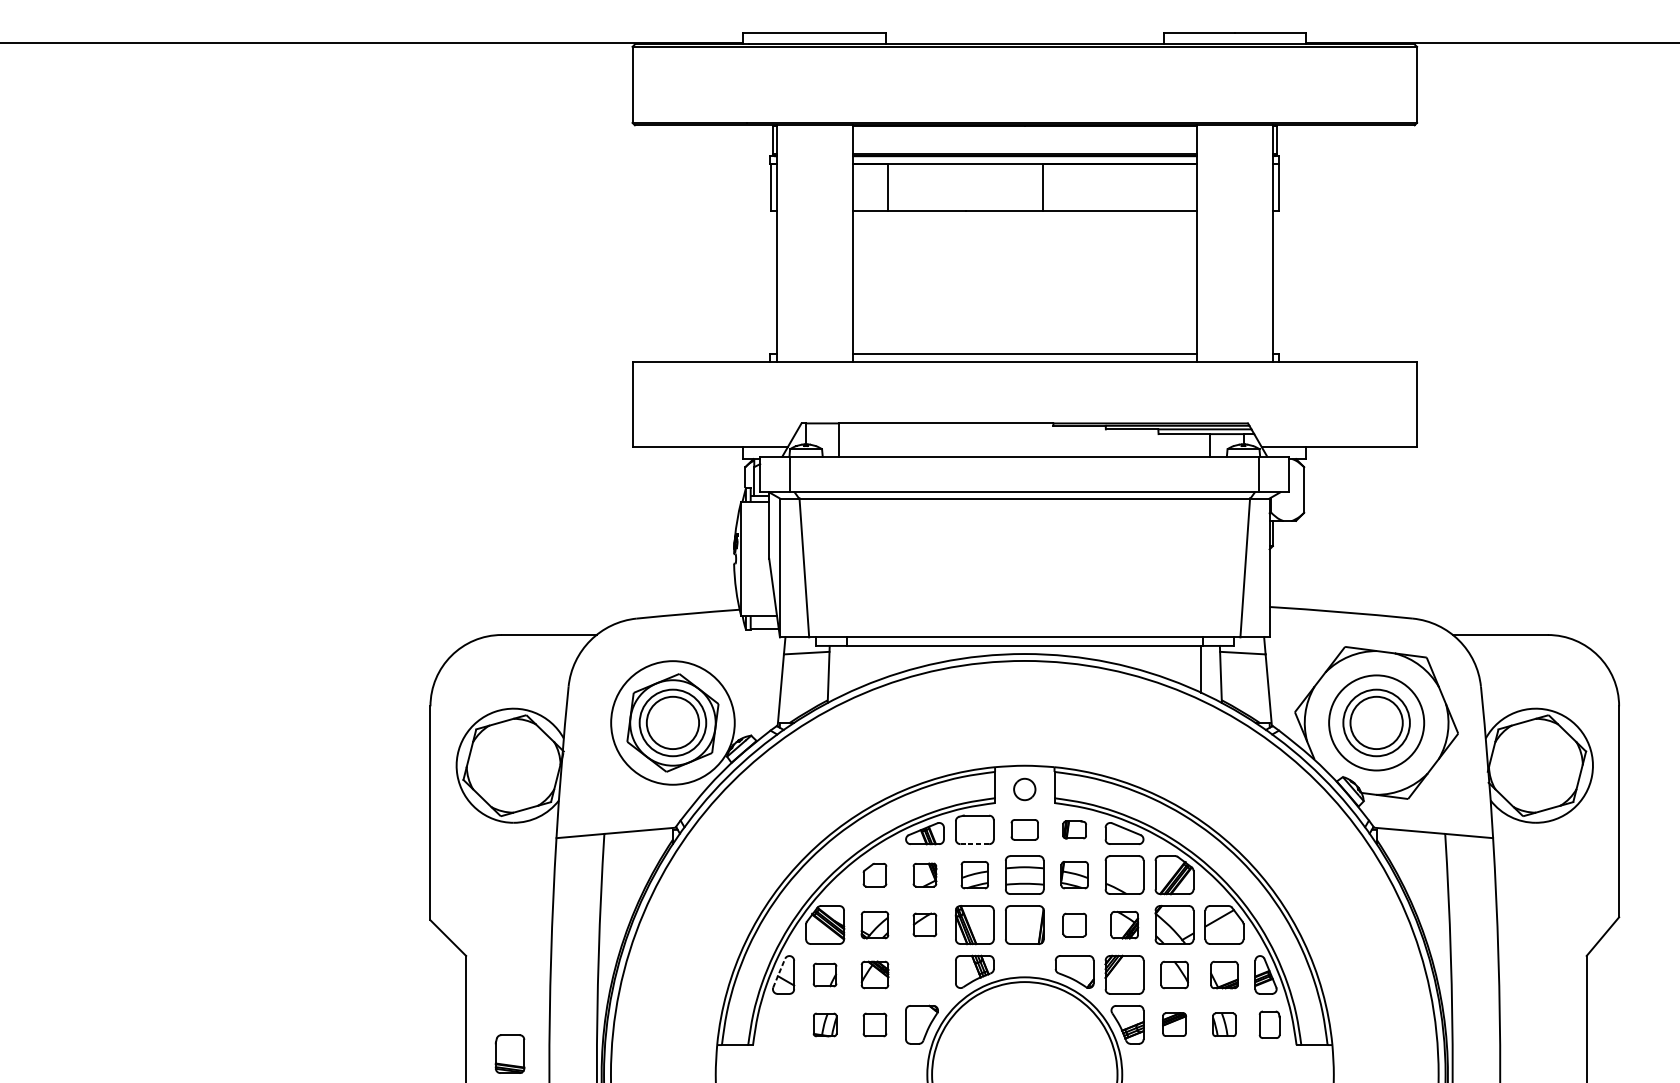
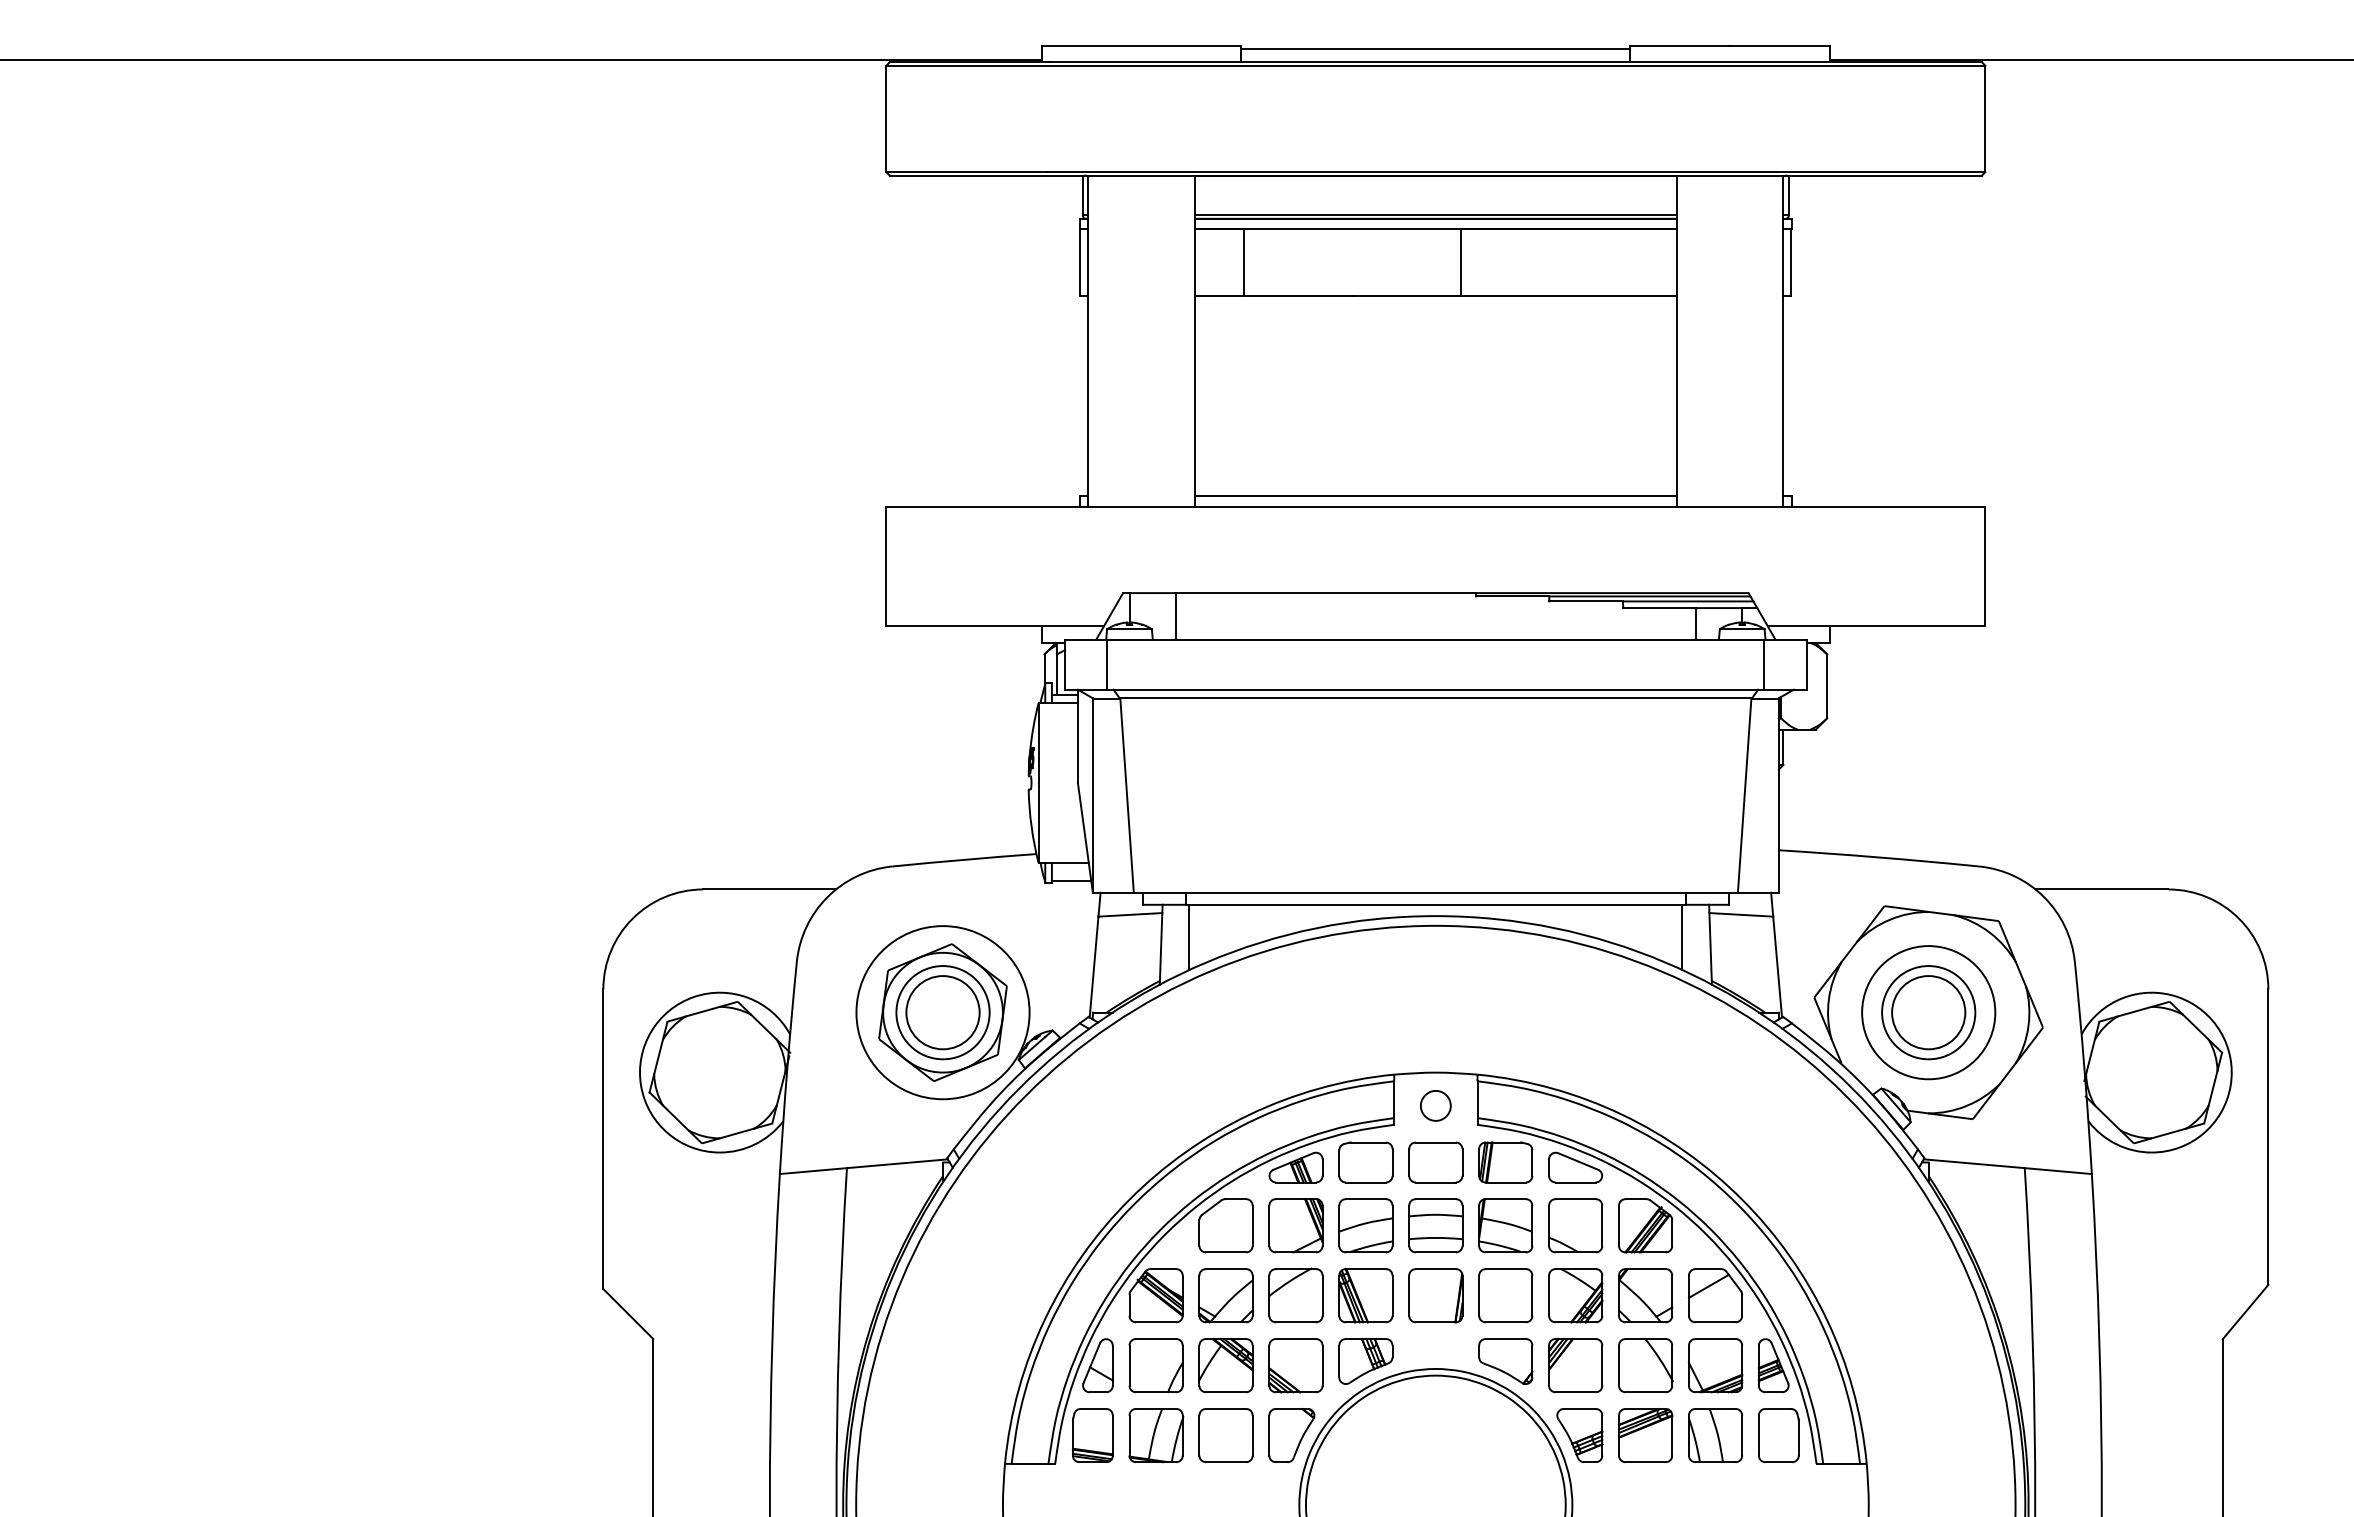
line: (1024, 34) -> (1435, 48), added
line: (848, 669) -> (1189, 937), added
part: (1024, 829) -> (1435, 1162), size x1.43
part: (1074, 829) -> (1505, 1162), size x1.67
line: (974, 844) -> (1365, 1182), dashed -> solid
part: (874, 874) -> (1225, 1225), size x1.67
part: (924, 874) -> (1295, 1225), size x1.67
part: (974, 874) -> (1365, 1225), size x1.43
part: (1074, 874) -> (1505, 1225), size x1.43
part: (874, 924) -> (1225, 1295), size x1.43
part: (924, 924) -> (1295, 1295), size x1.67
part: (1074, 924) -> (1505, 1295), size x1.67
part: (1124, 924) -> (1575, 1295), size x1.43
line: (778, 973) -> (1091, 1363), dashed -> solid
part: (824, 974) -> (1155, 1365), size x1.67
part: (874, 974) -> (1225, 1365), size x1.43
part: (924, 974) -> (1295, 1365), added
part: (1174, 974) -> (1645, 1365), size x1.43
part: (1224, 974) -> (1715, 1365), size x1.43
part: (825, 1024) -> (1156, 1435), size x1.67
part: (874, 1024) -> (1225, 1435), size x1.67
part: (1174, 1024) -> (1645, 1434), size x1.67
part: (1224, 1024) -> (1715, 1435), size x1.67
part: (1269, 1024) -> (1778, 1435), size x1.43
part: (509, 1054) -> (1092, 1435), moved

